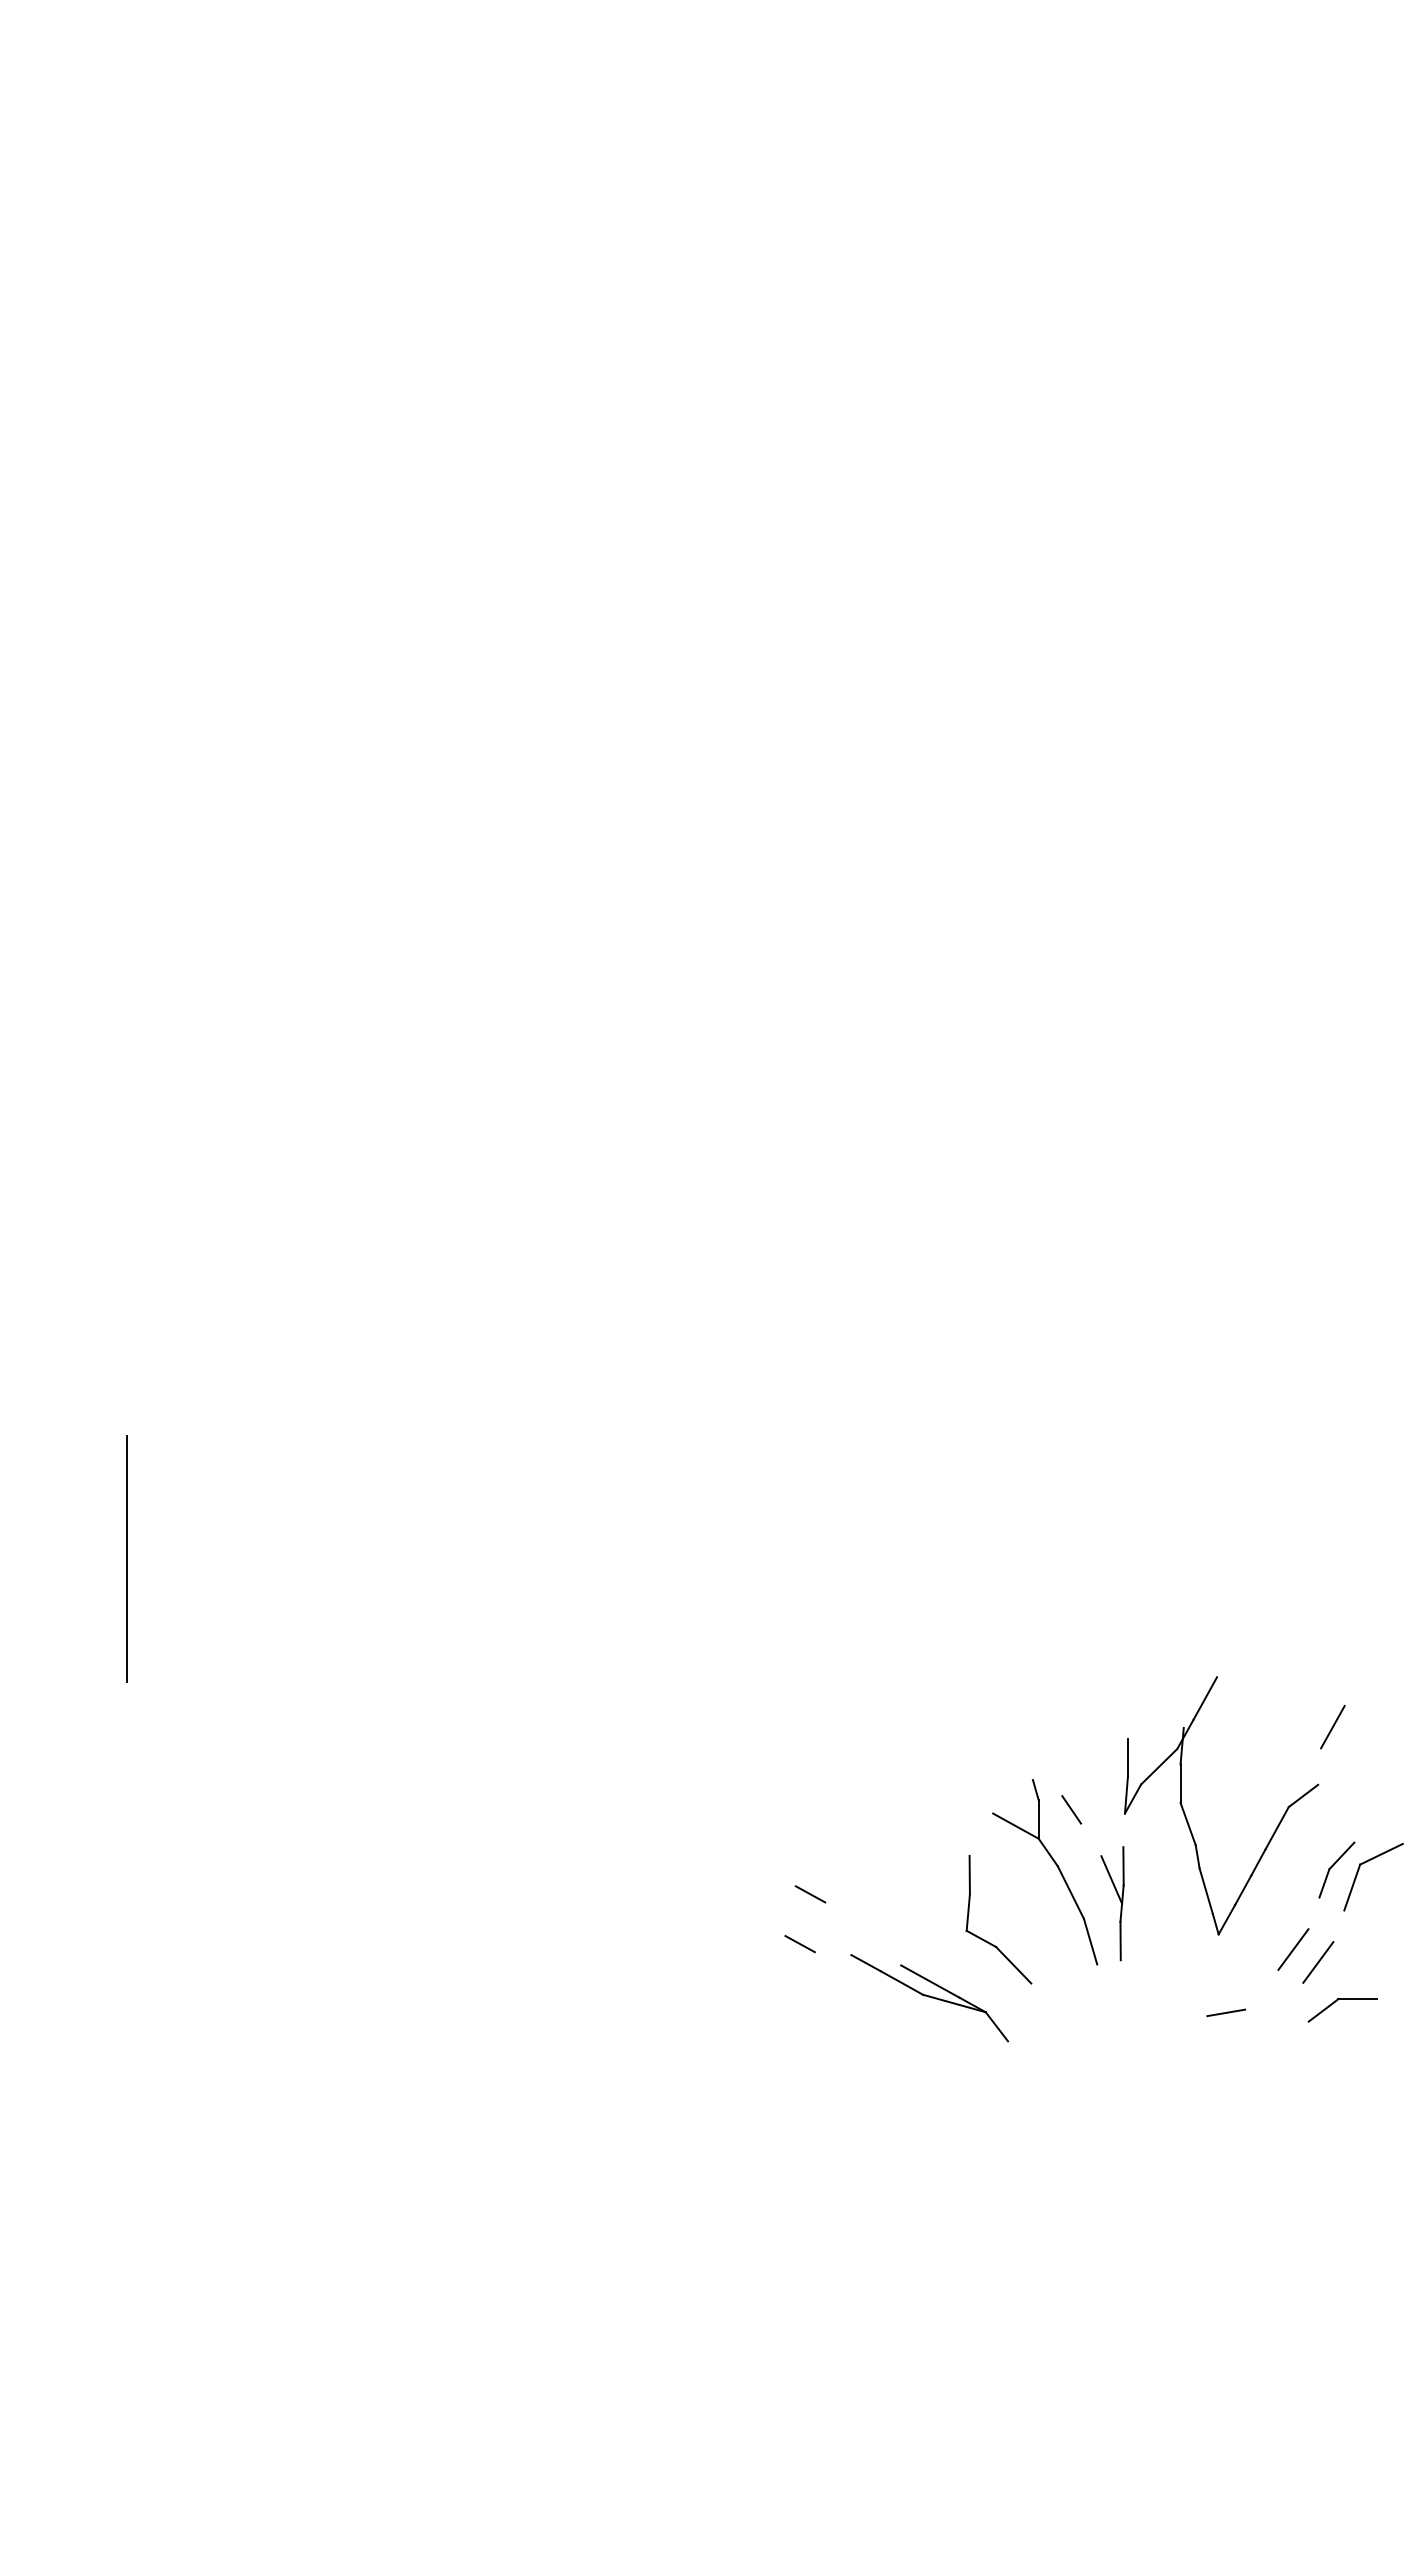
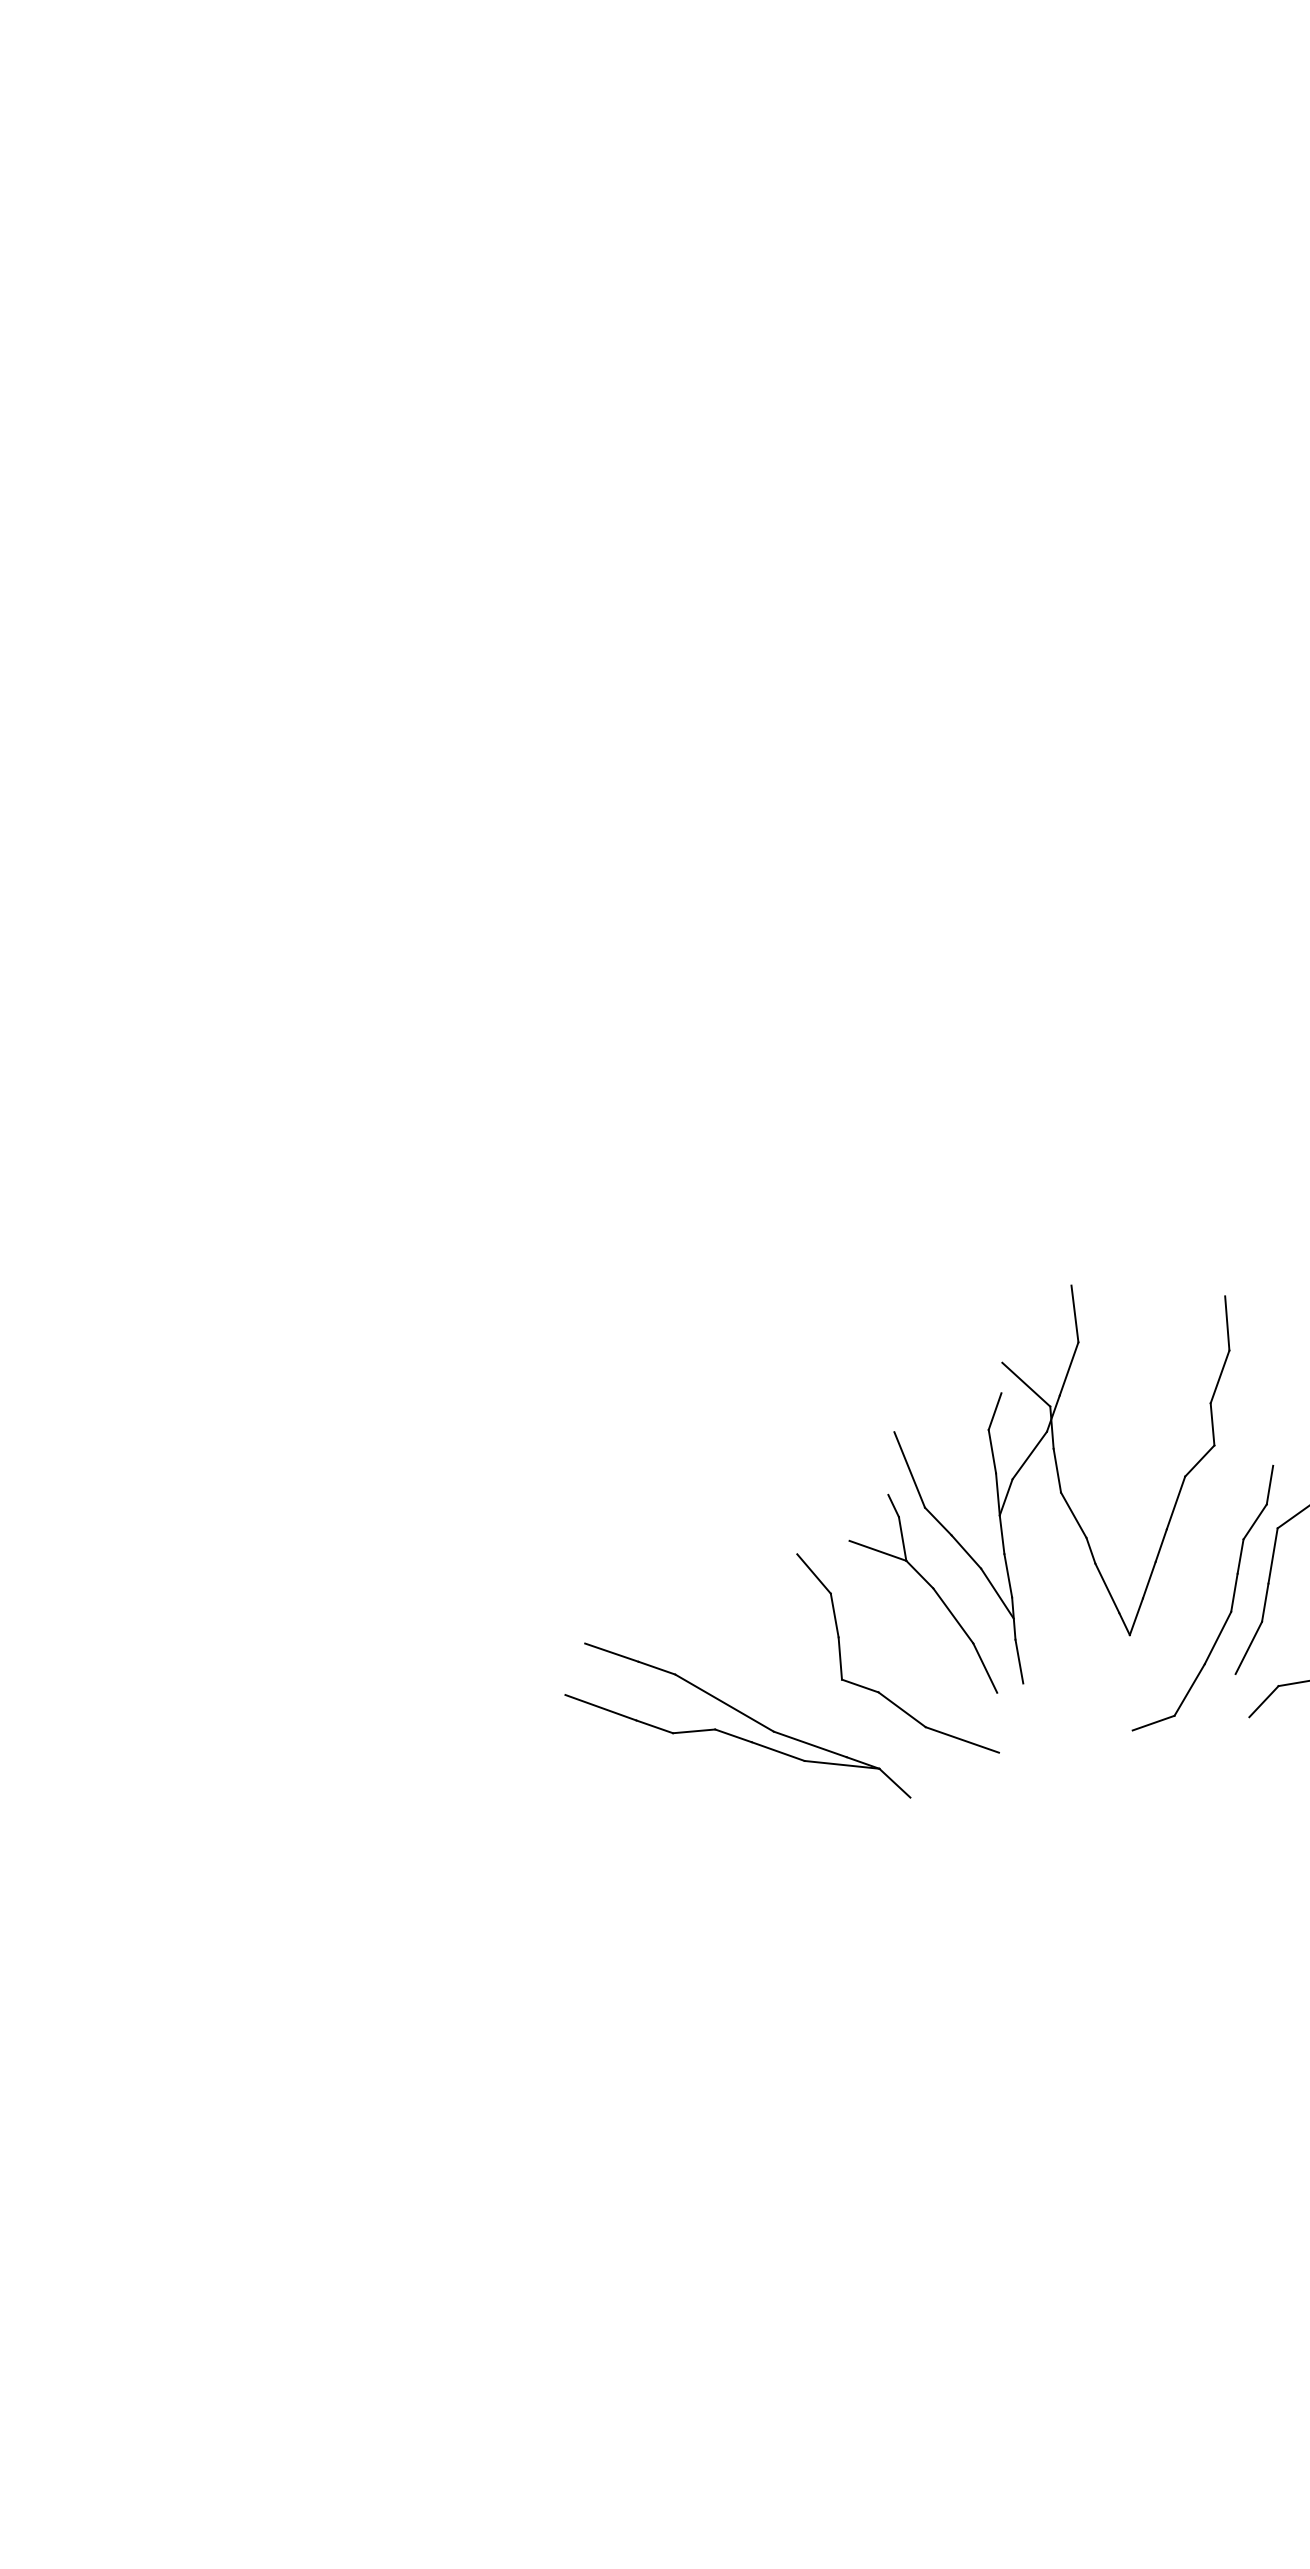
line: (1218, 1652) -> (1075, 1313), added
line: (1346, 1682) -> (1226, 1323), added
line: (1166, 1705) -> (1026, 1384), added
line: (1135, 1723) -> (994, 1410), added
line: (1054, 1761) -> (909, 1469), added
line: (1319, 1766) -> (1212, 1424), added
line: (1359, 1826) -> (1269, 1485), added
line: (1123, 1830) -> (1001, 1535), added
line: (957, 1836) -> (813, 1573), added
line: (1091, 1839) -> (966, 1551), added
line: (773, 1874) -> (610, 1652), added
line: (1313, 1913) -> (1233, 1593), added
line: (756, 1920) -> (600, 1708), added
line: (1338, 1926) -> (1264, 1603), added
line: (863, 1933) -> (724, 1702), added
line: (832, 1953) -> (693, 1731), added
line: (1261, 1989) -> (1189, 1689), added
line: (1060, 1999) -> (962, 1739), added

